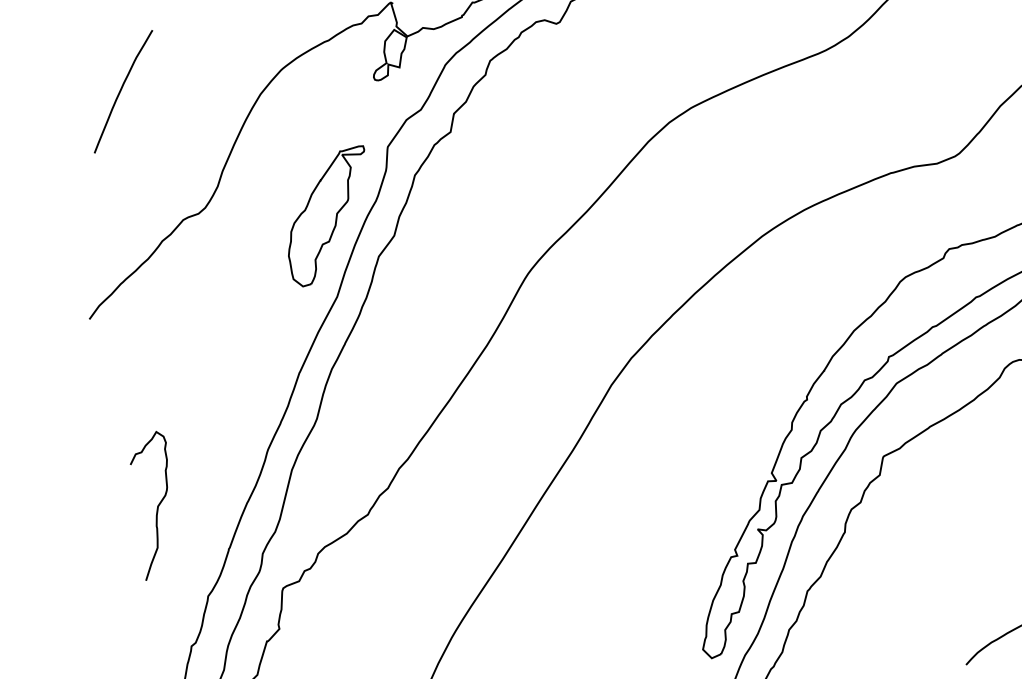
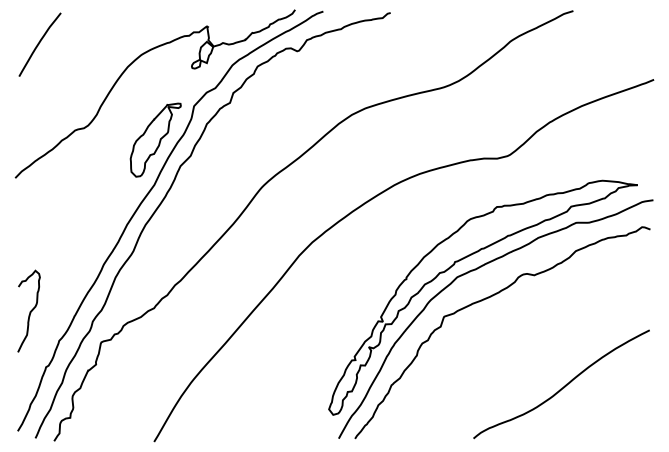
curve: (122, 91) -> (39, 44), moved
curve: (156, 505) -> (29, 311), moved

